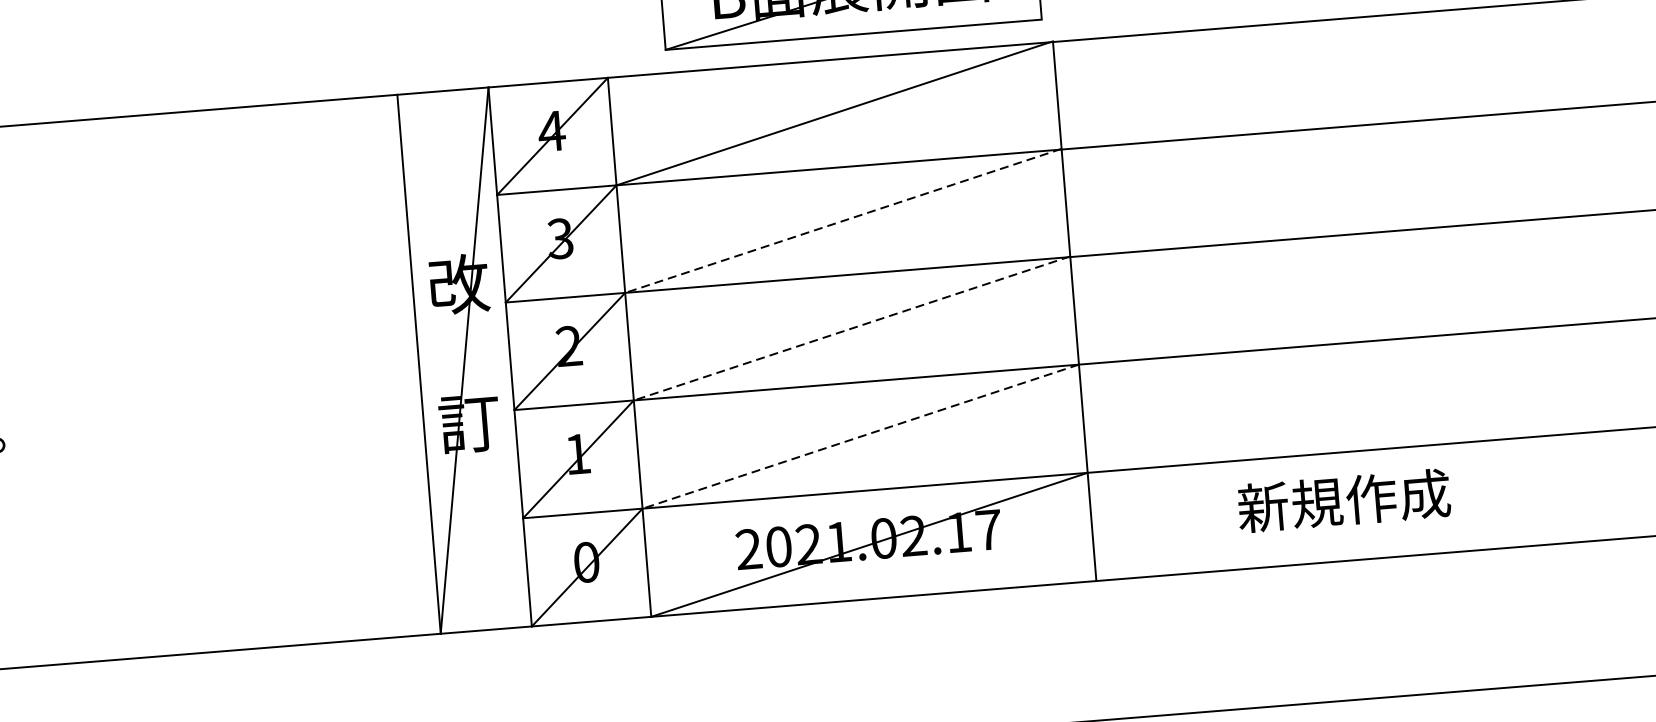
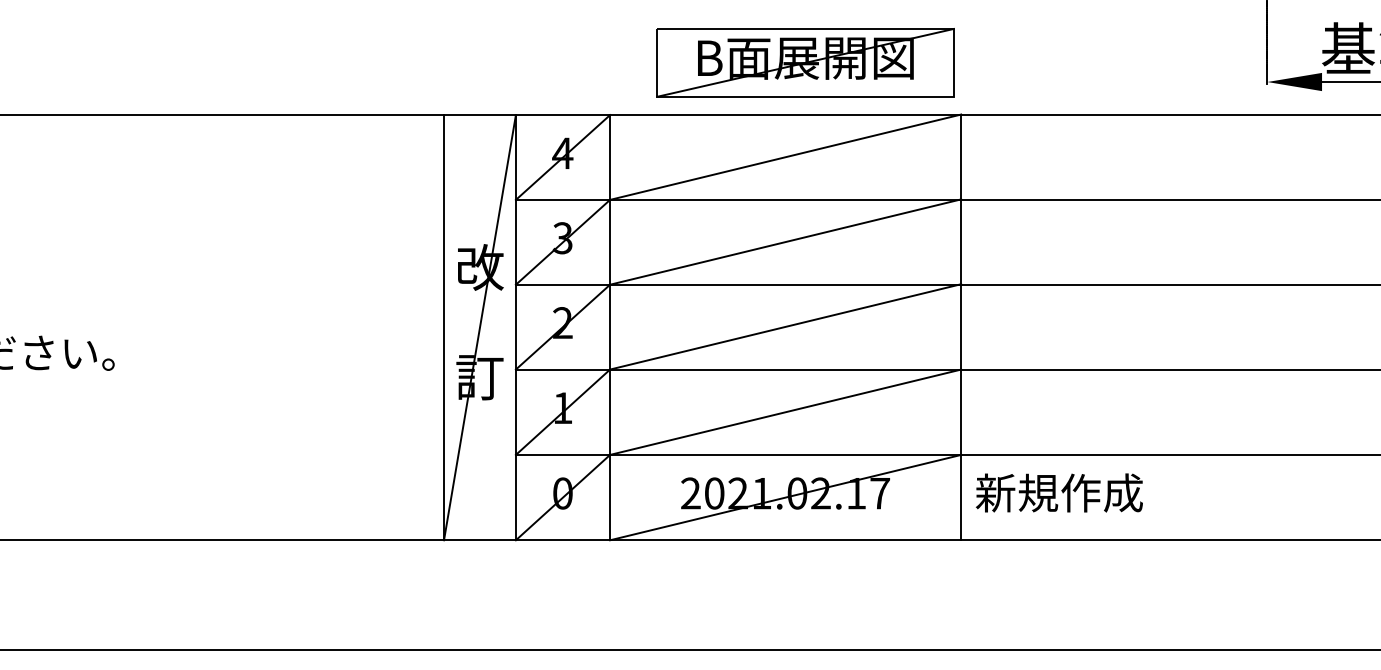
line: (843, 221) -> (785, 242), dashed -> solid
line: (851, 327) -> (785, 326), dashed -> solid
line: (860, 436) -> (785, 412), dashed -> solid
text: (1344, 500) -> (1059, 492), moved

